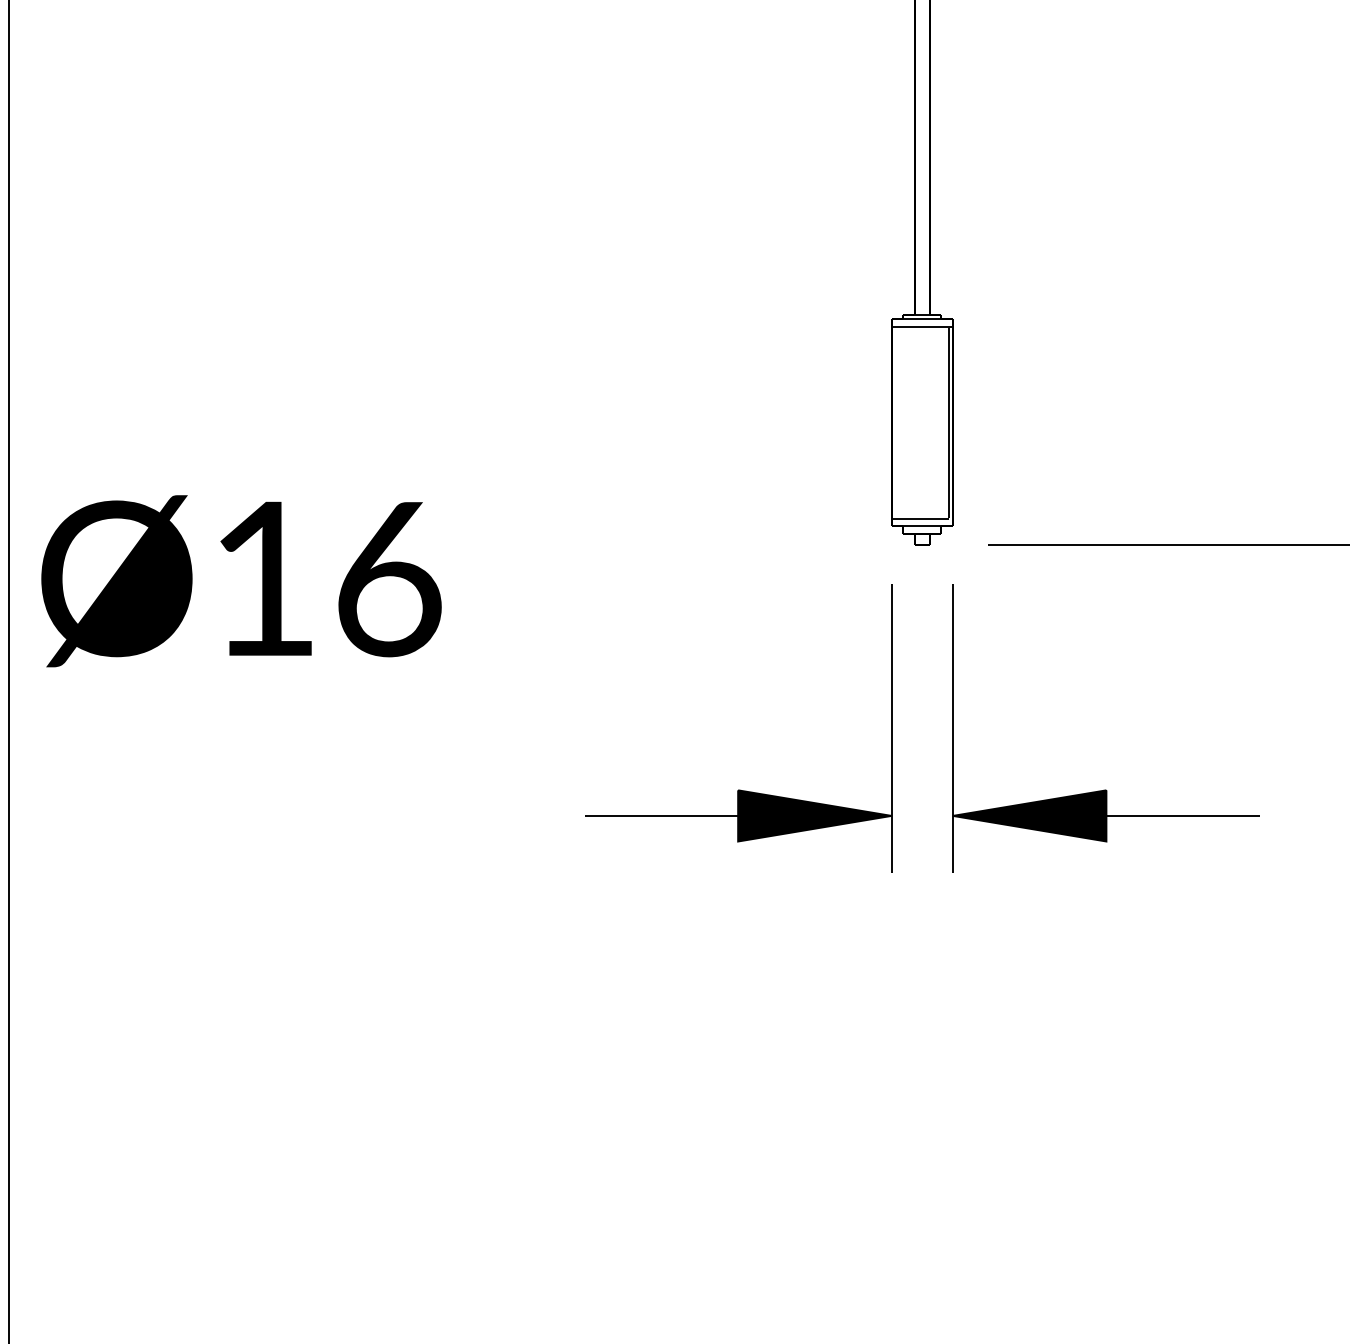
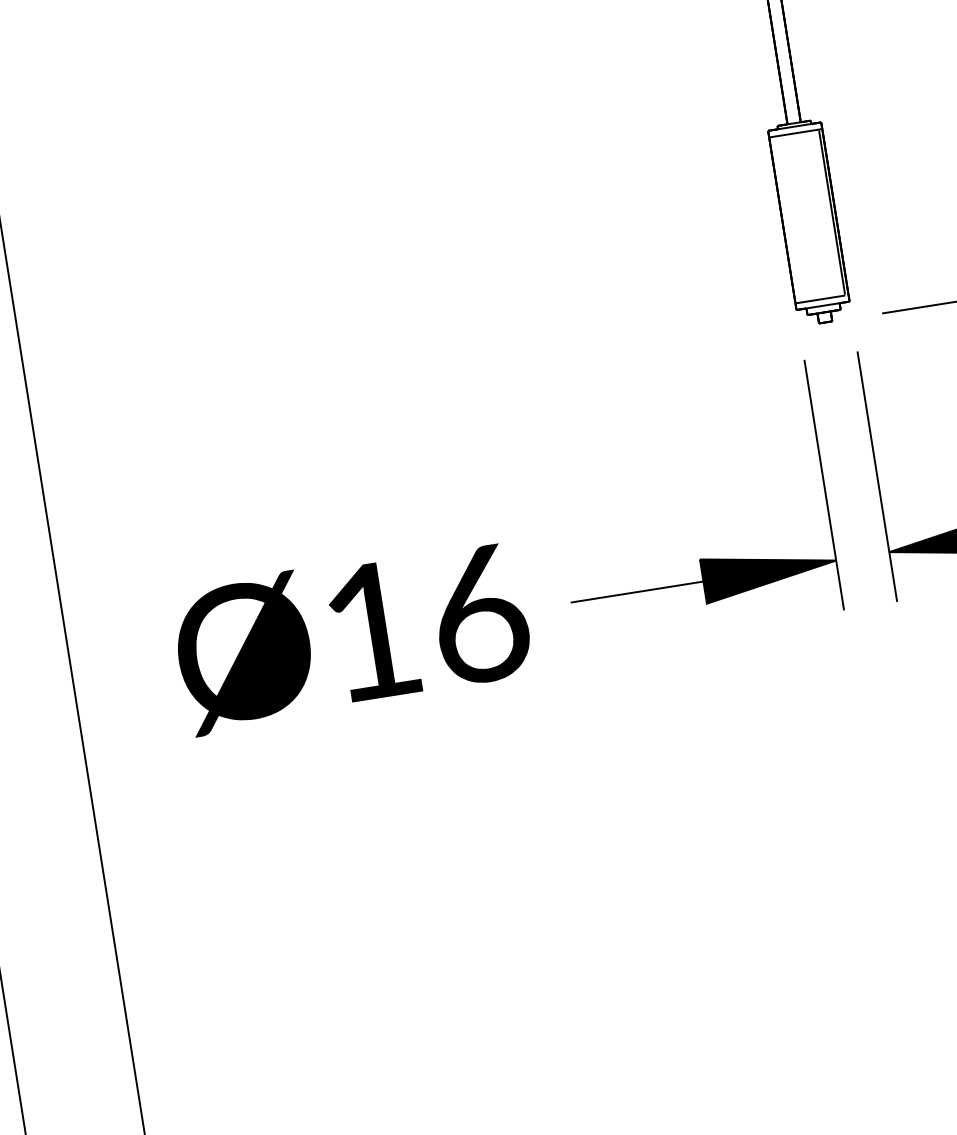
text: (241, 581) -> (352, 636), moved

